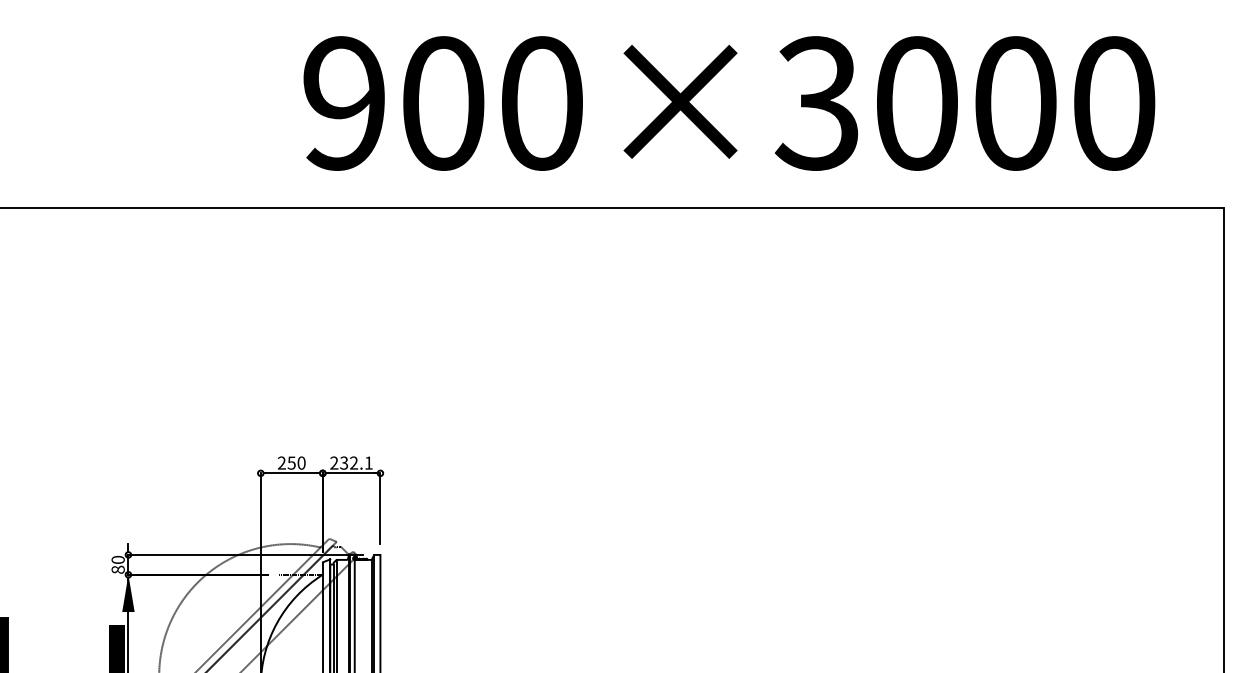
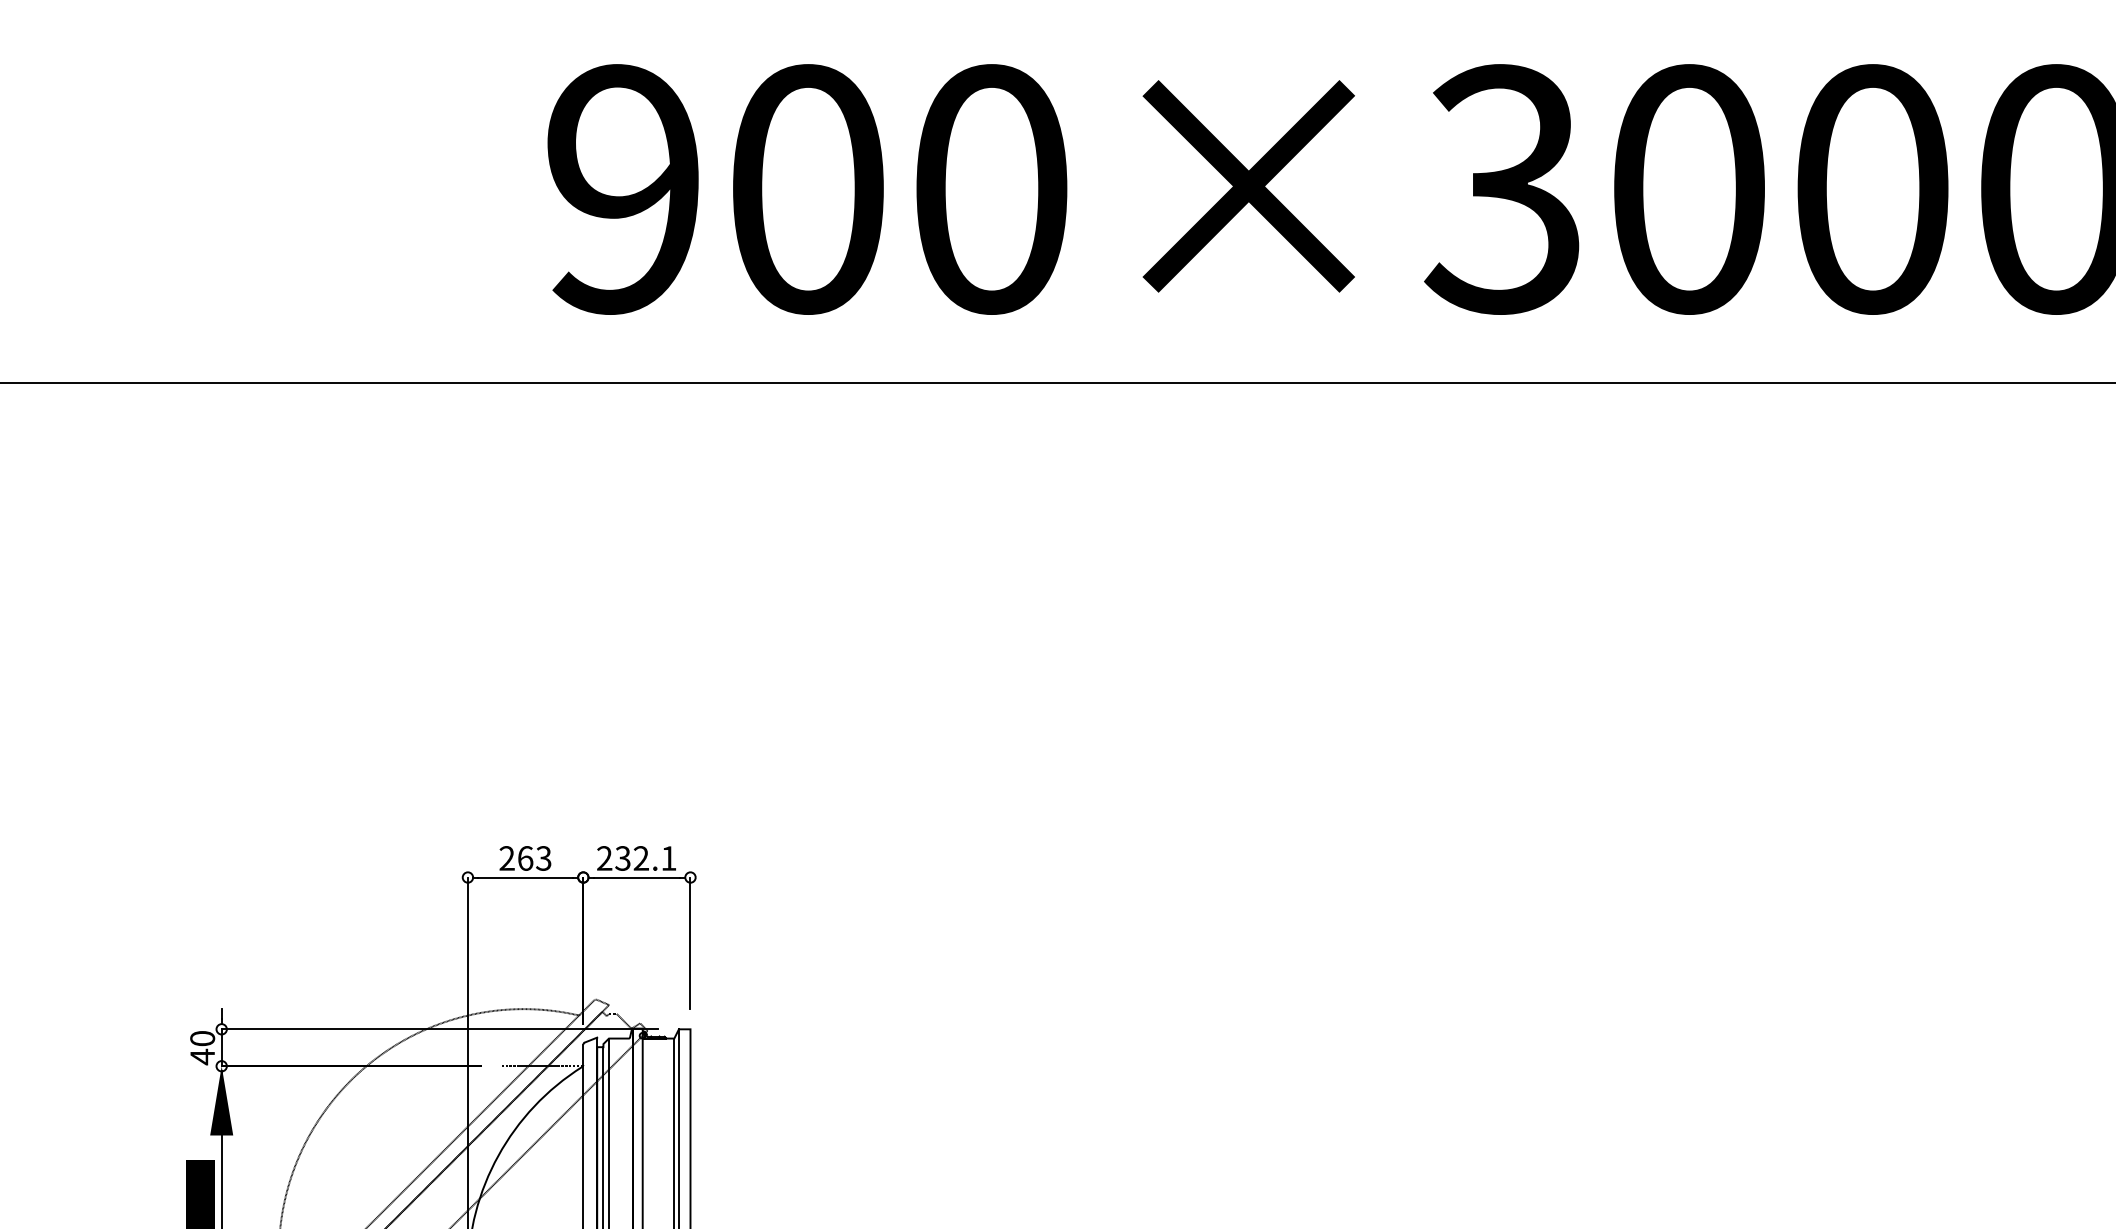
text: (296, 462) -> (534, 857), 250 -> 263
text: (117, 569) -> (201, 1056), 80 -> 40

